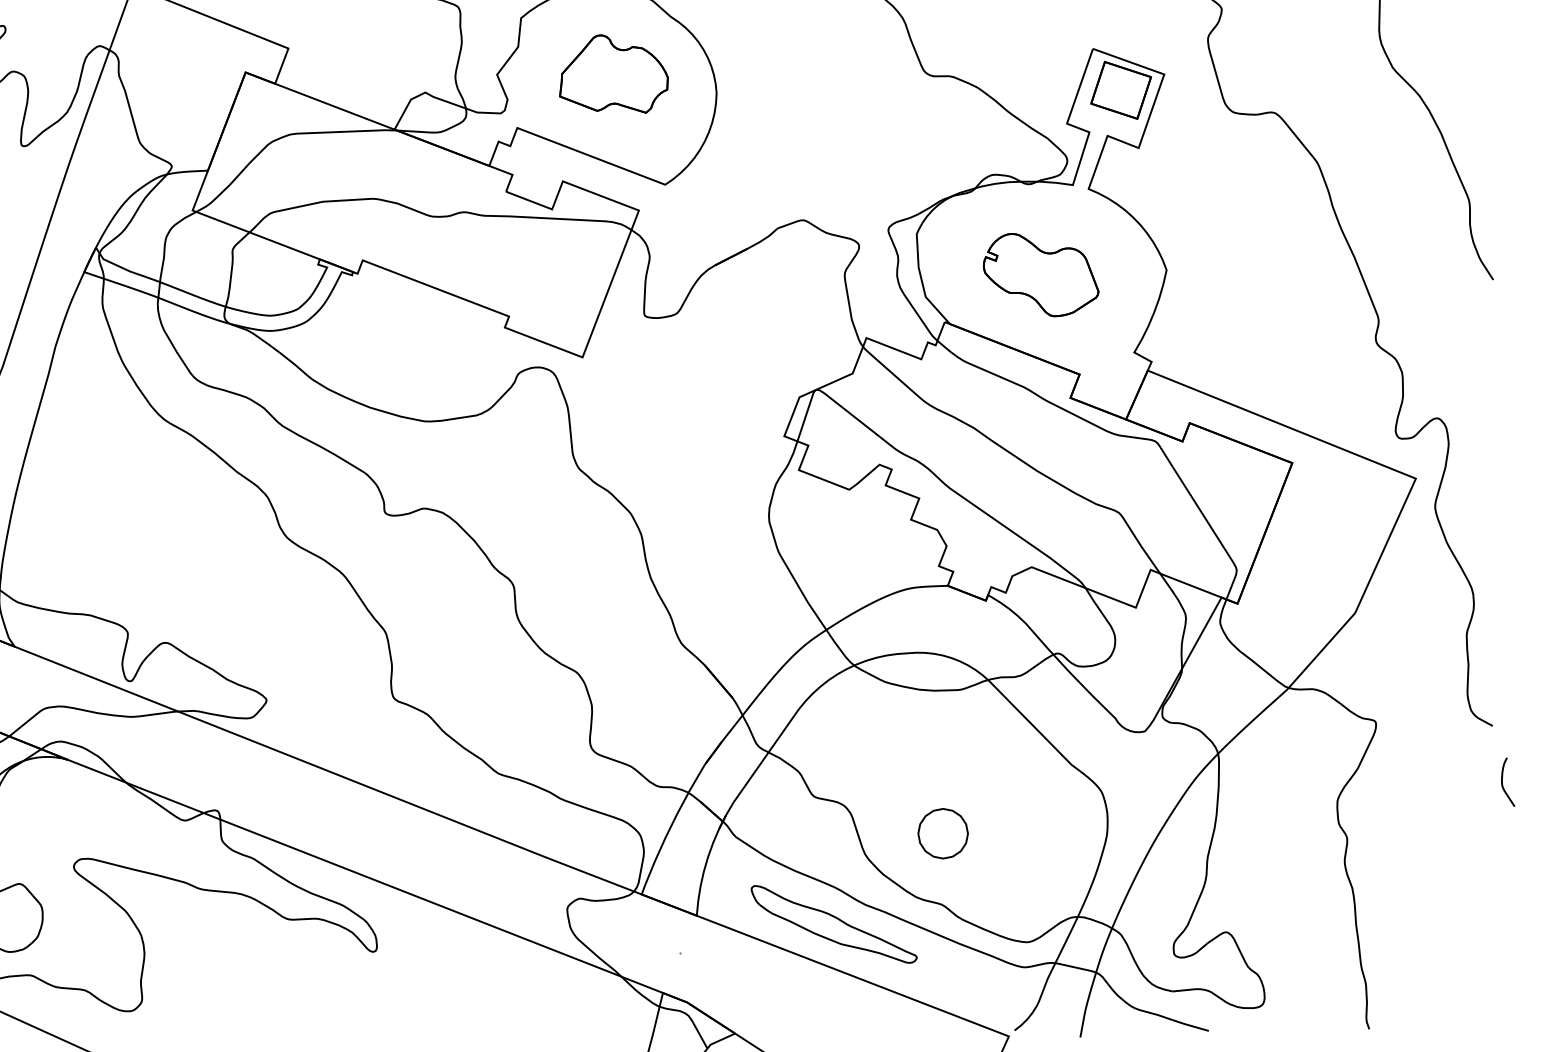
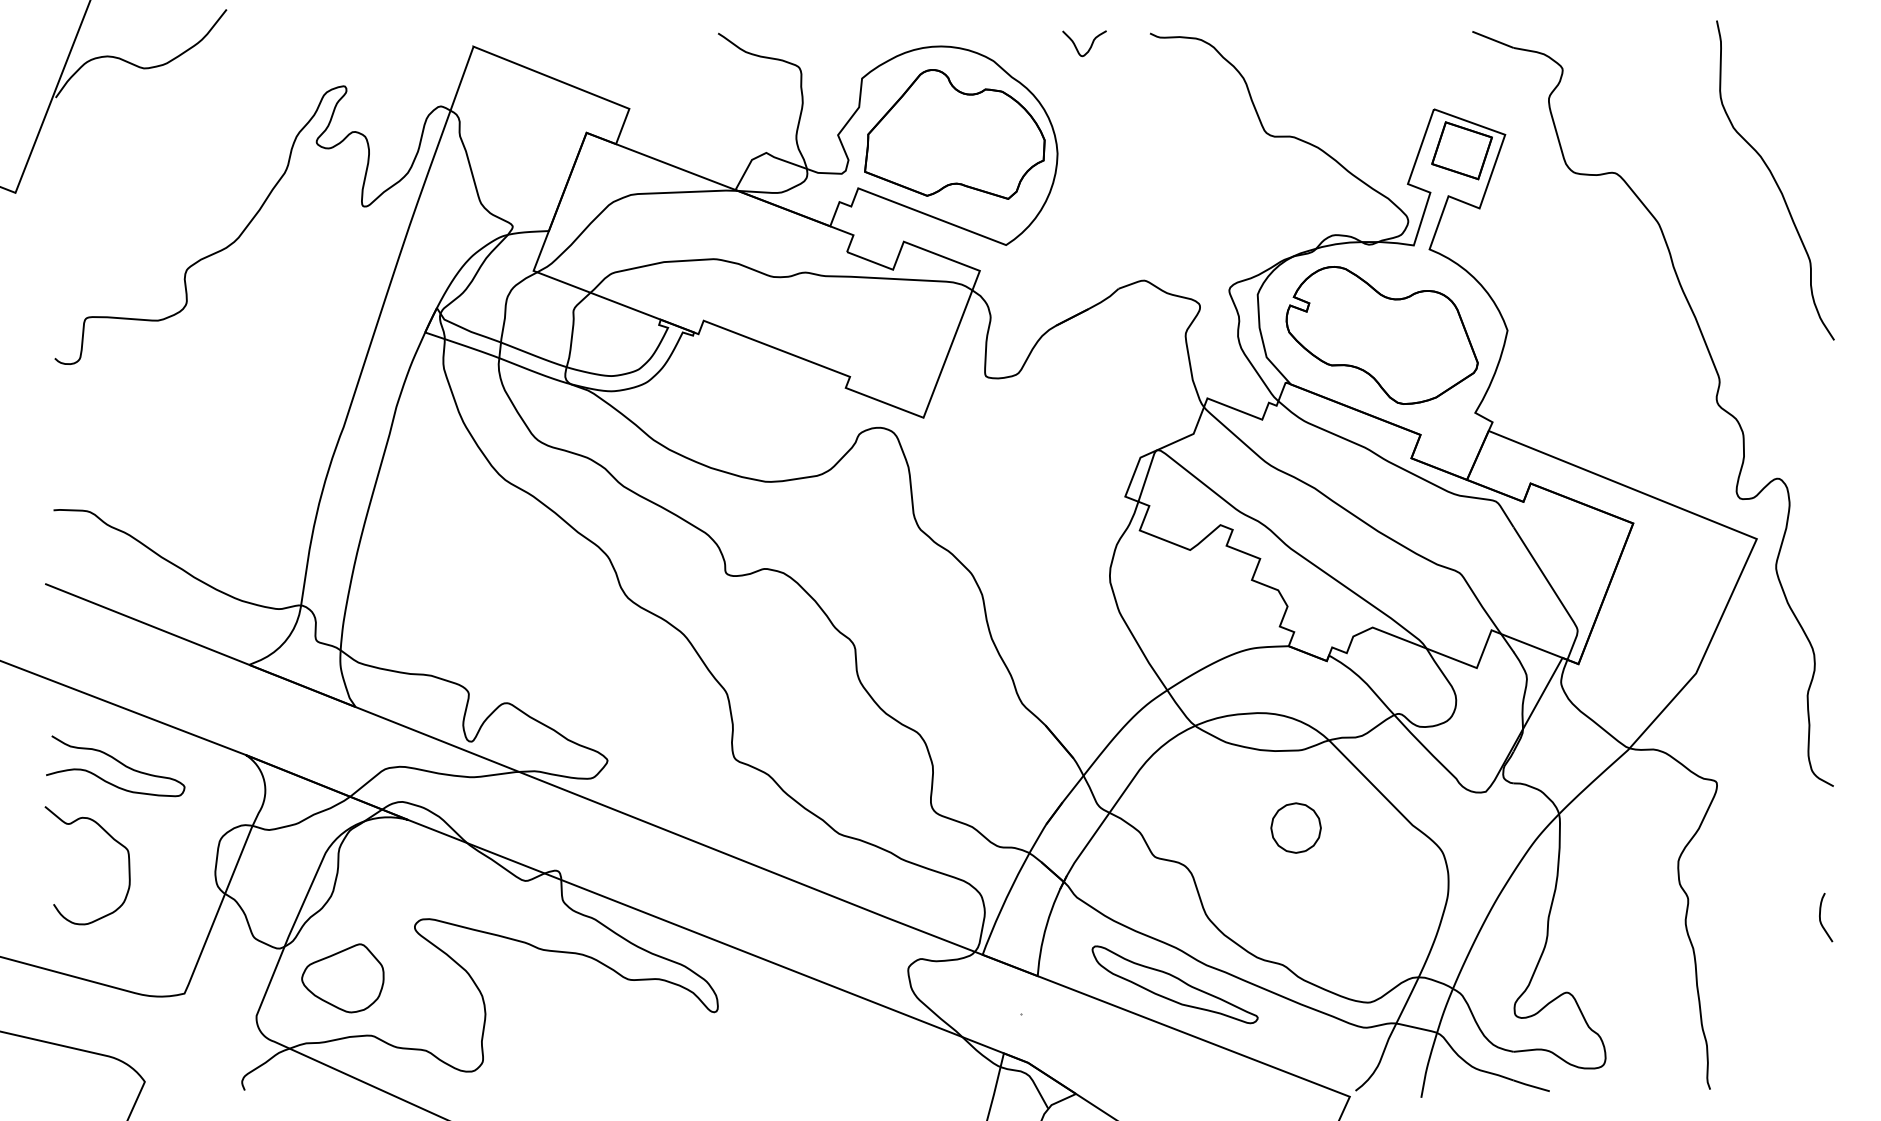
part: (613, 74) -> (954, 134), size x1.67
part: (1040, 275) -> (1381, 335), size x1.67
curve: (1503, 785) -> (1821, 920), moved
part: (942, 833) -> (1295, 827), moved

